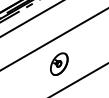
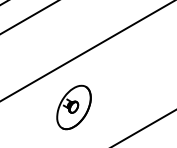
part: (59, 63) -> (74, 106), moved

